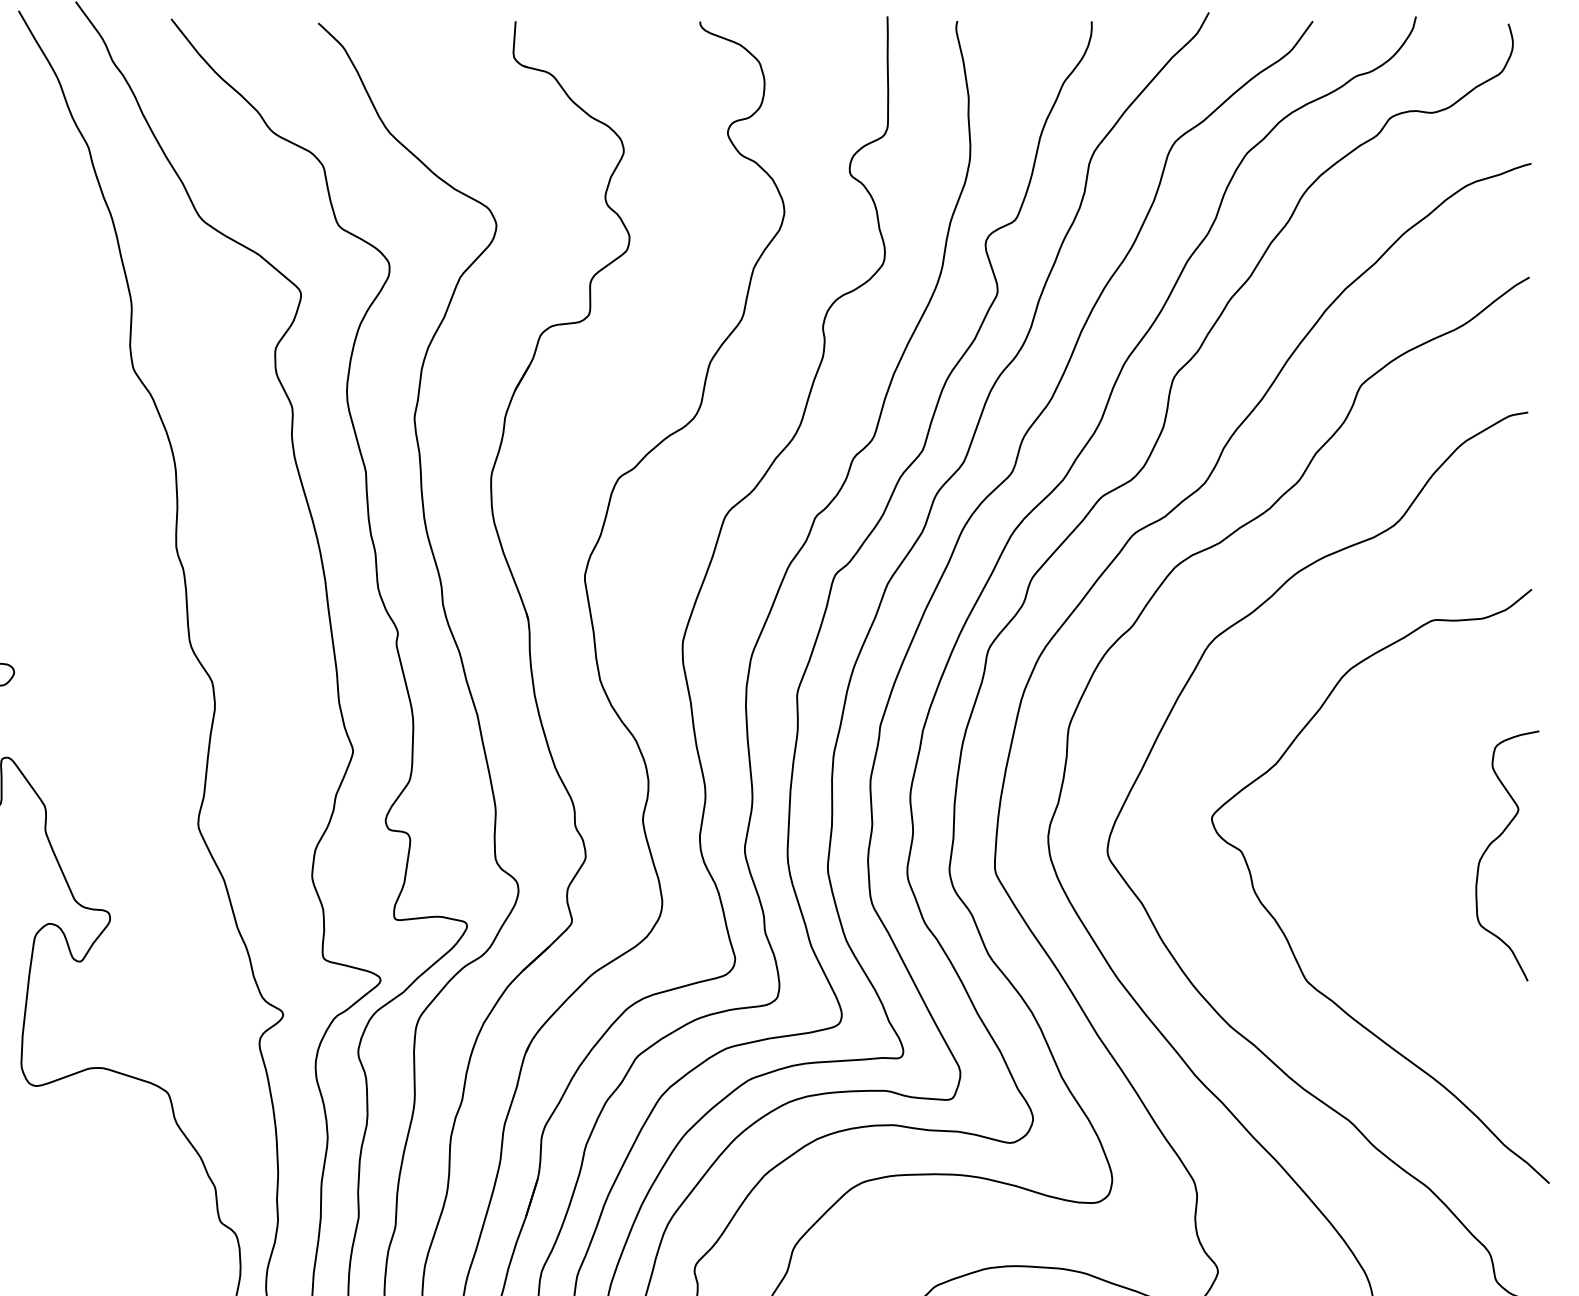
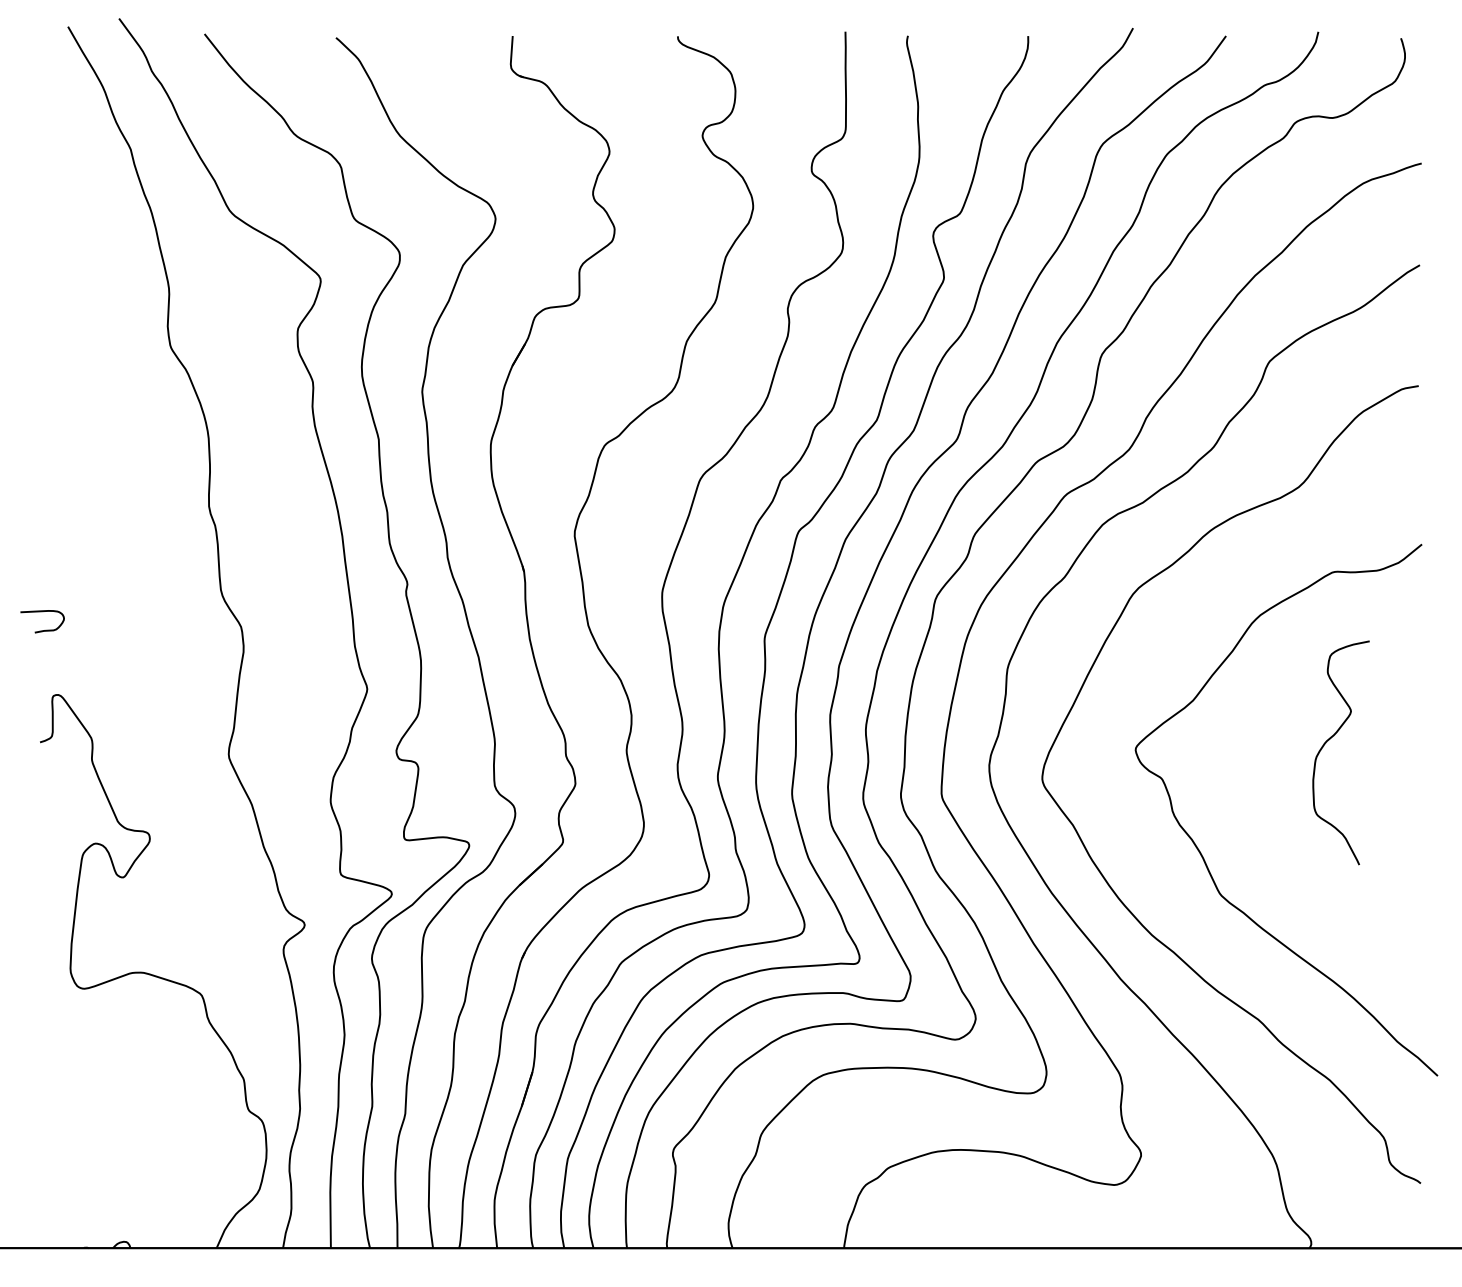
curve: (1494, 842) -> (1329, 740), moved

